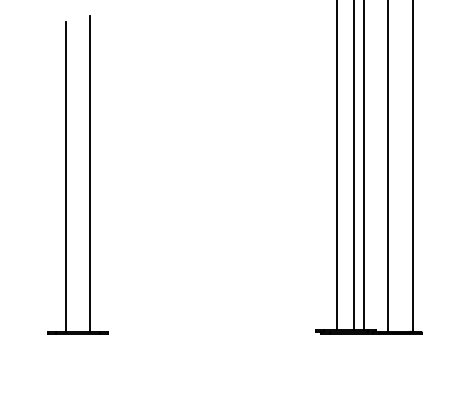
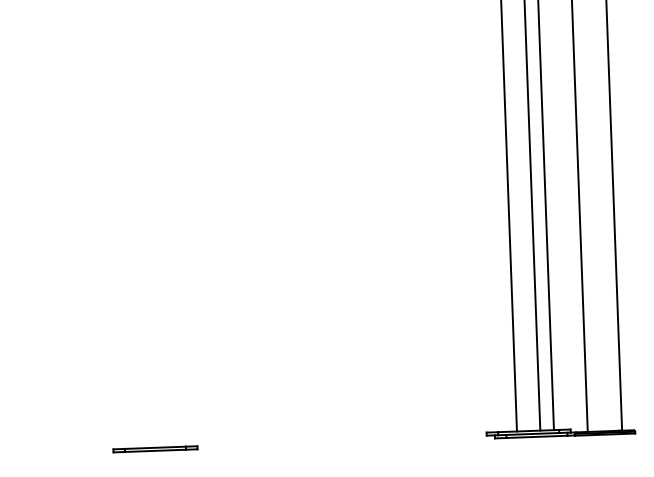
line: (90, 173) -> (164, 226), removed
line: (65, 176) -> (129, 231), removed

